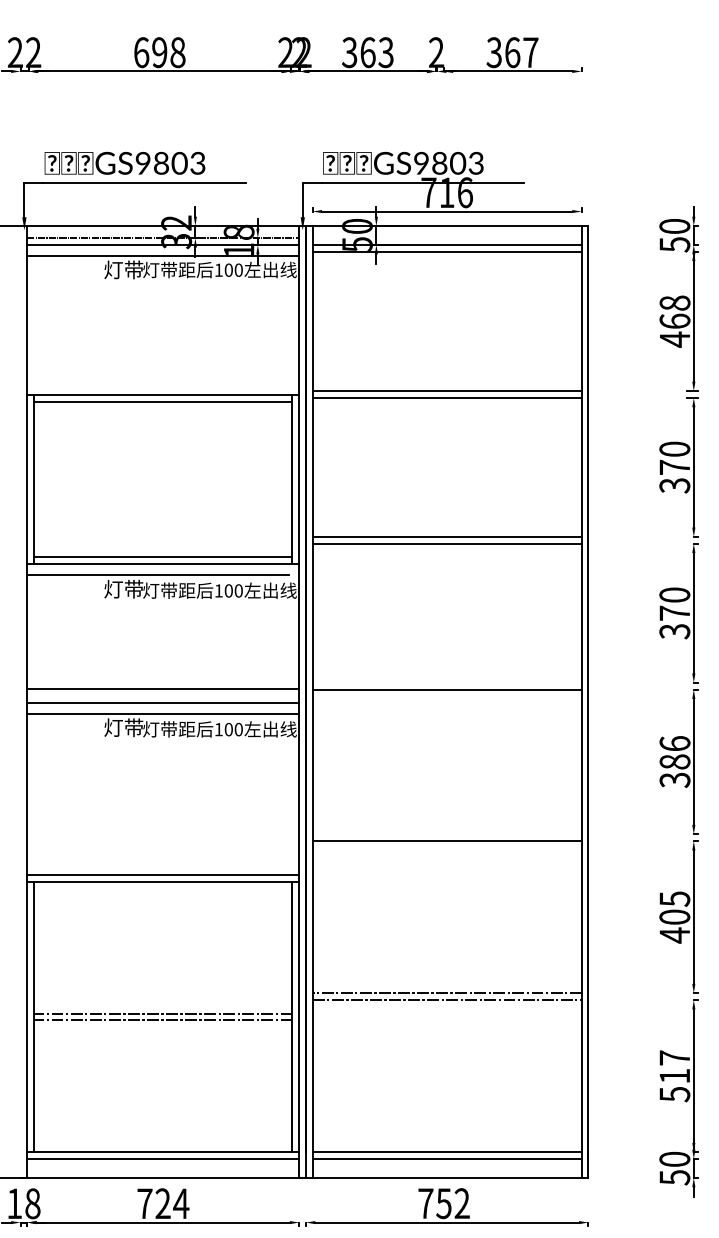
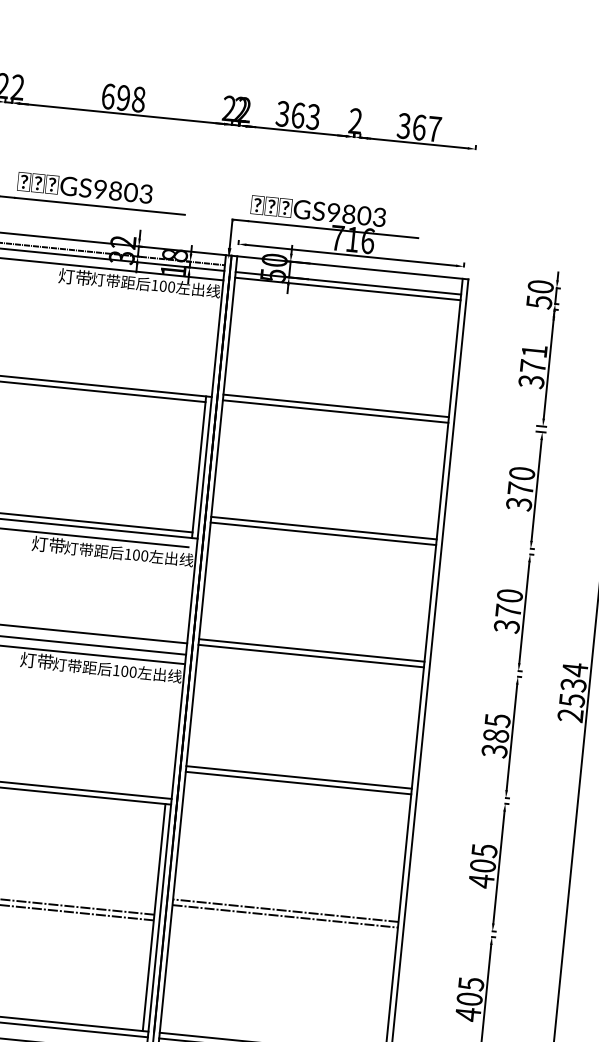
text: (674, 321) -> (532, 366), 468 -> 371
line: (446, 682) -> (311, 650), added
text: (674, 743) -> (497, 720), 386 -> 385
line: (446, 834) -> (298, 777), added
text: (674, 1076) -> (469, 999), 517 -> 405

